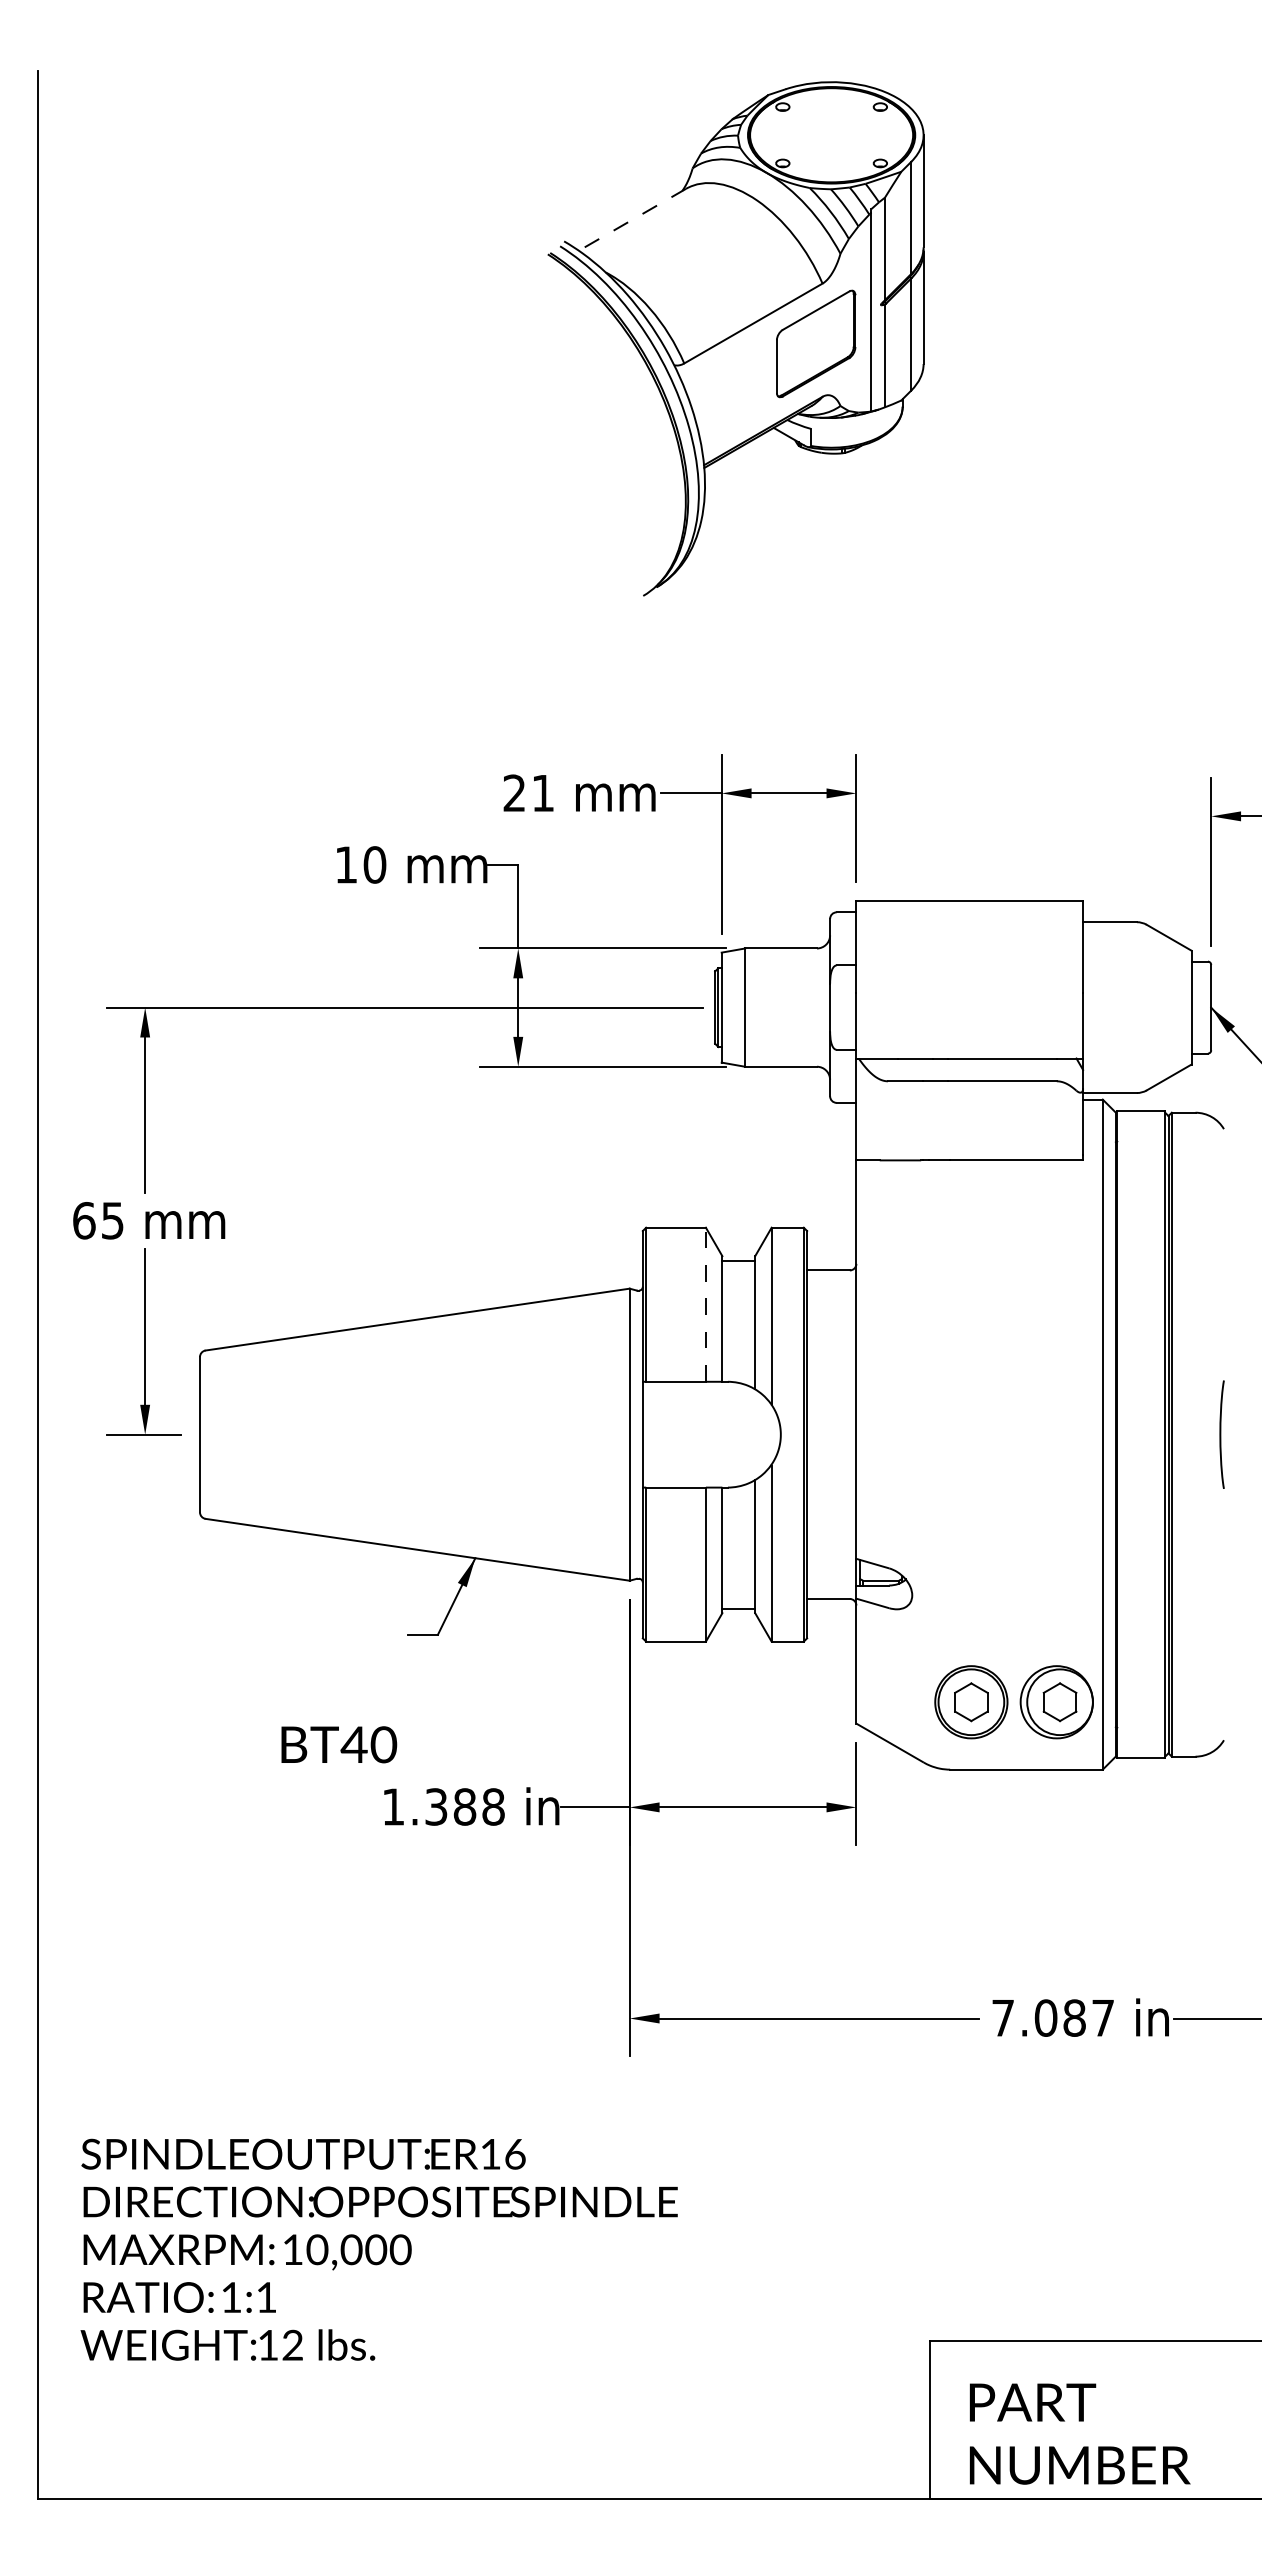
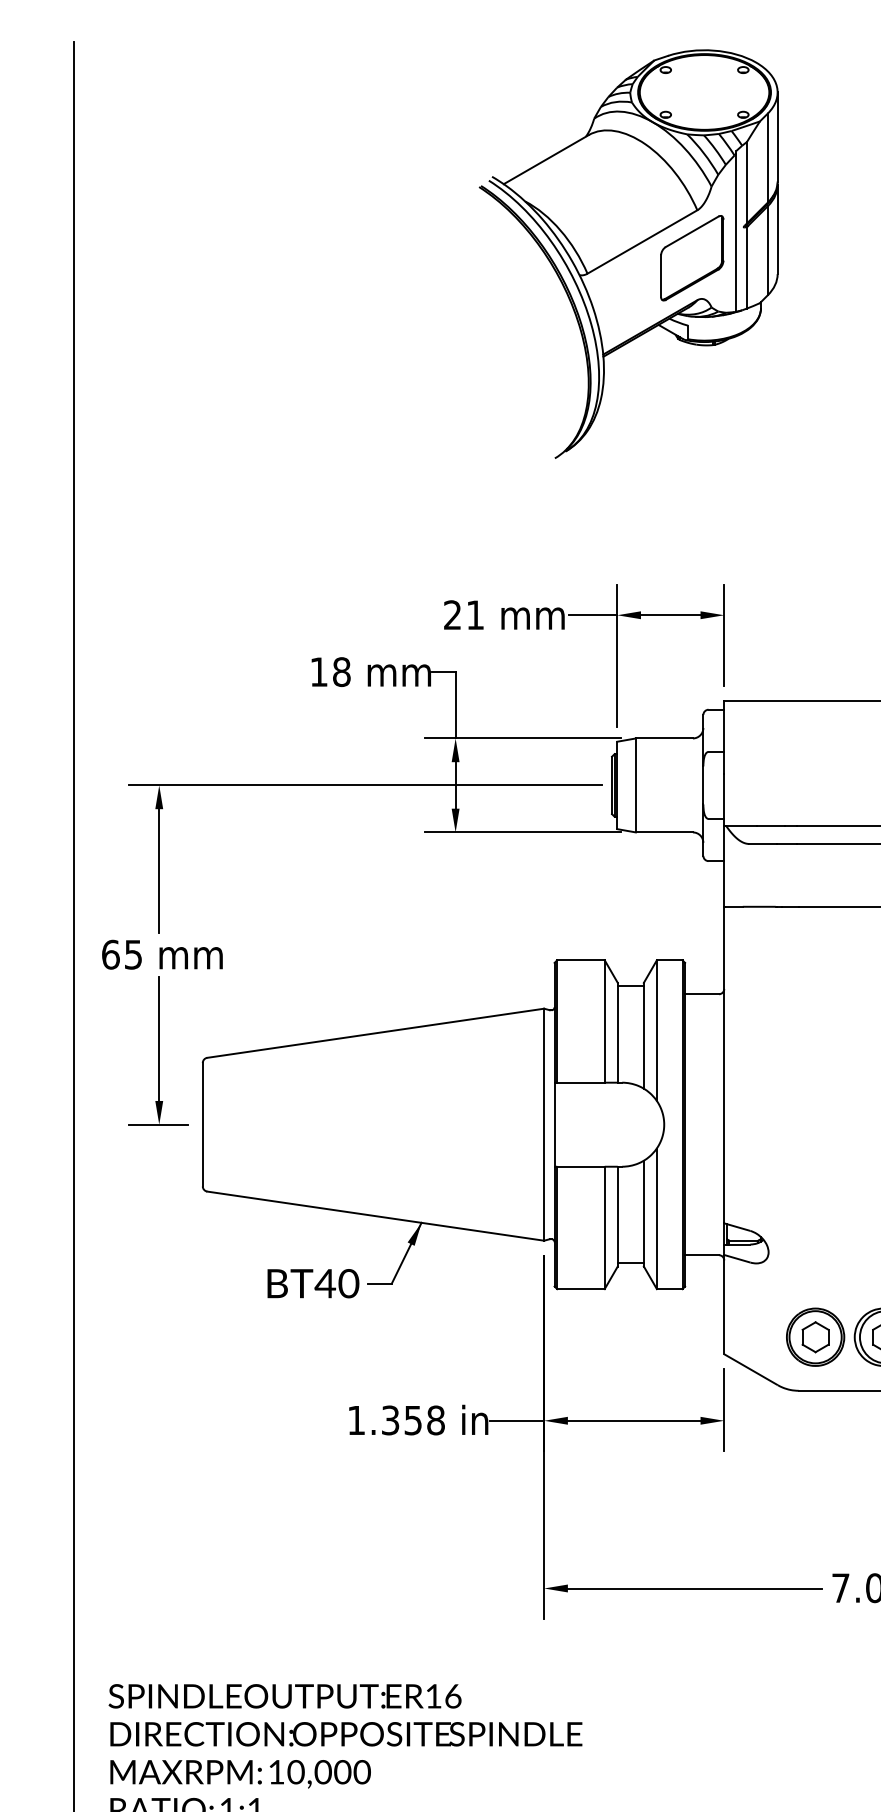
line: (632, 219) -> (546, 159), dashed -> solid
text: (374, 864) -> (341, 671), 10 -> 18
line: (705, 1304) -> (604, 1021), dashed -> solid
text: (339, 1744) -> (313, 1283), moved
text: (464, 1806) -> (412, 1420), 1.388 -> 1.358

